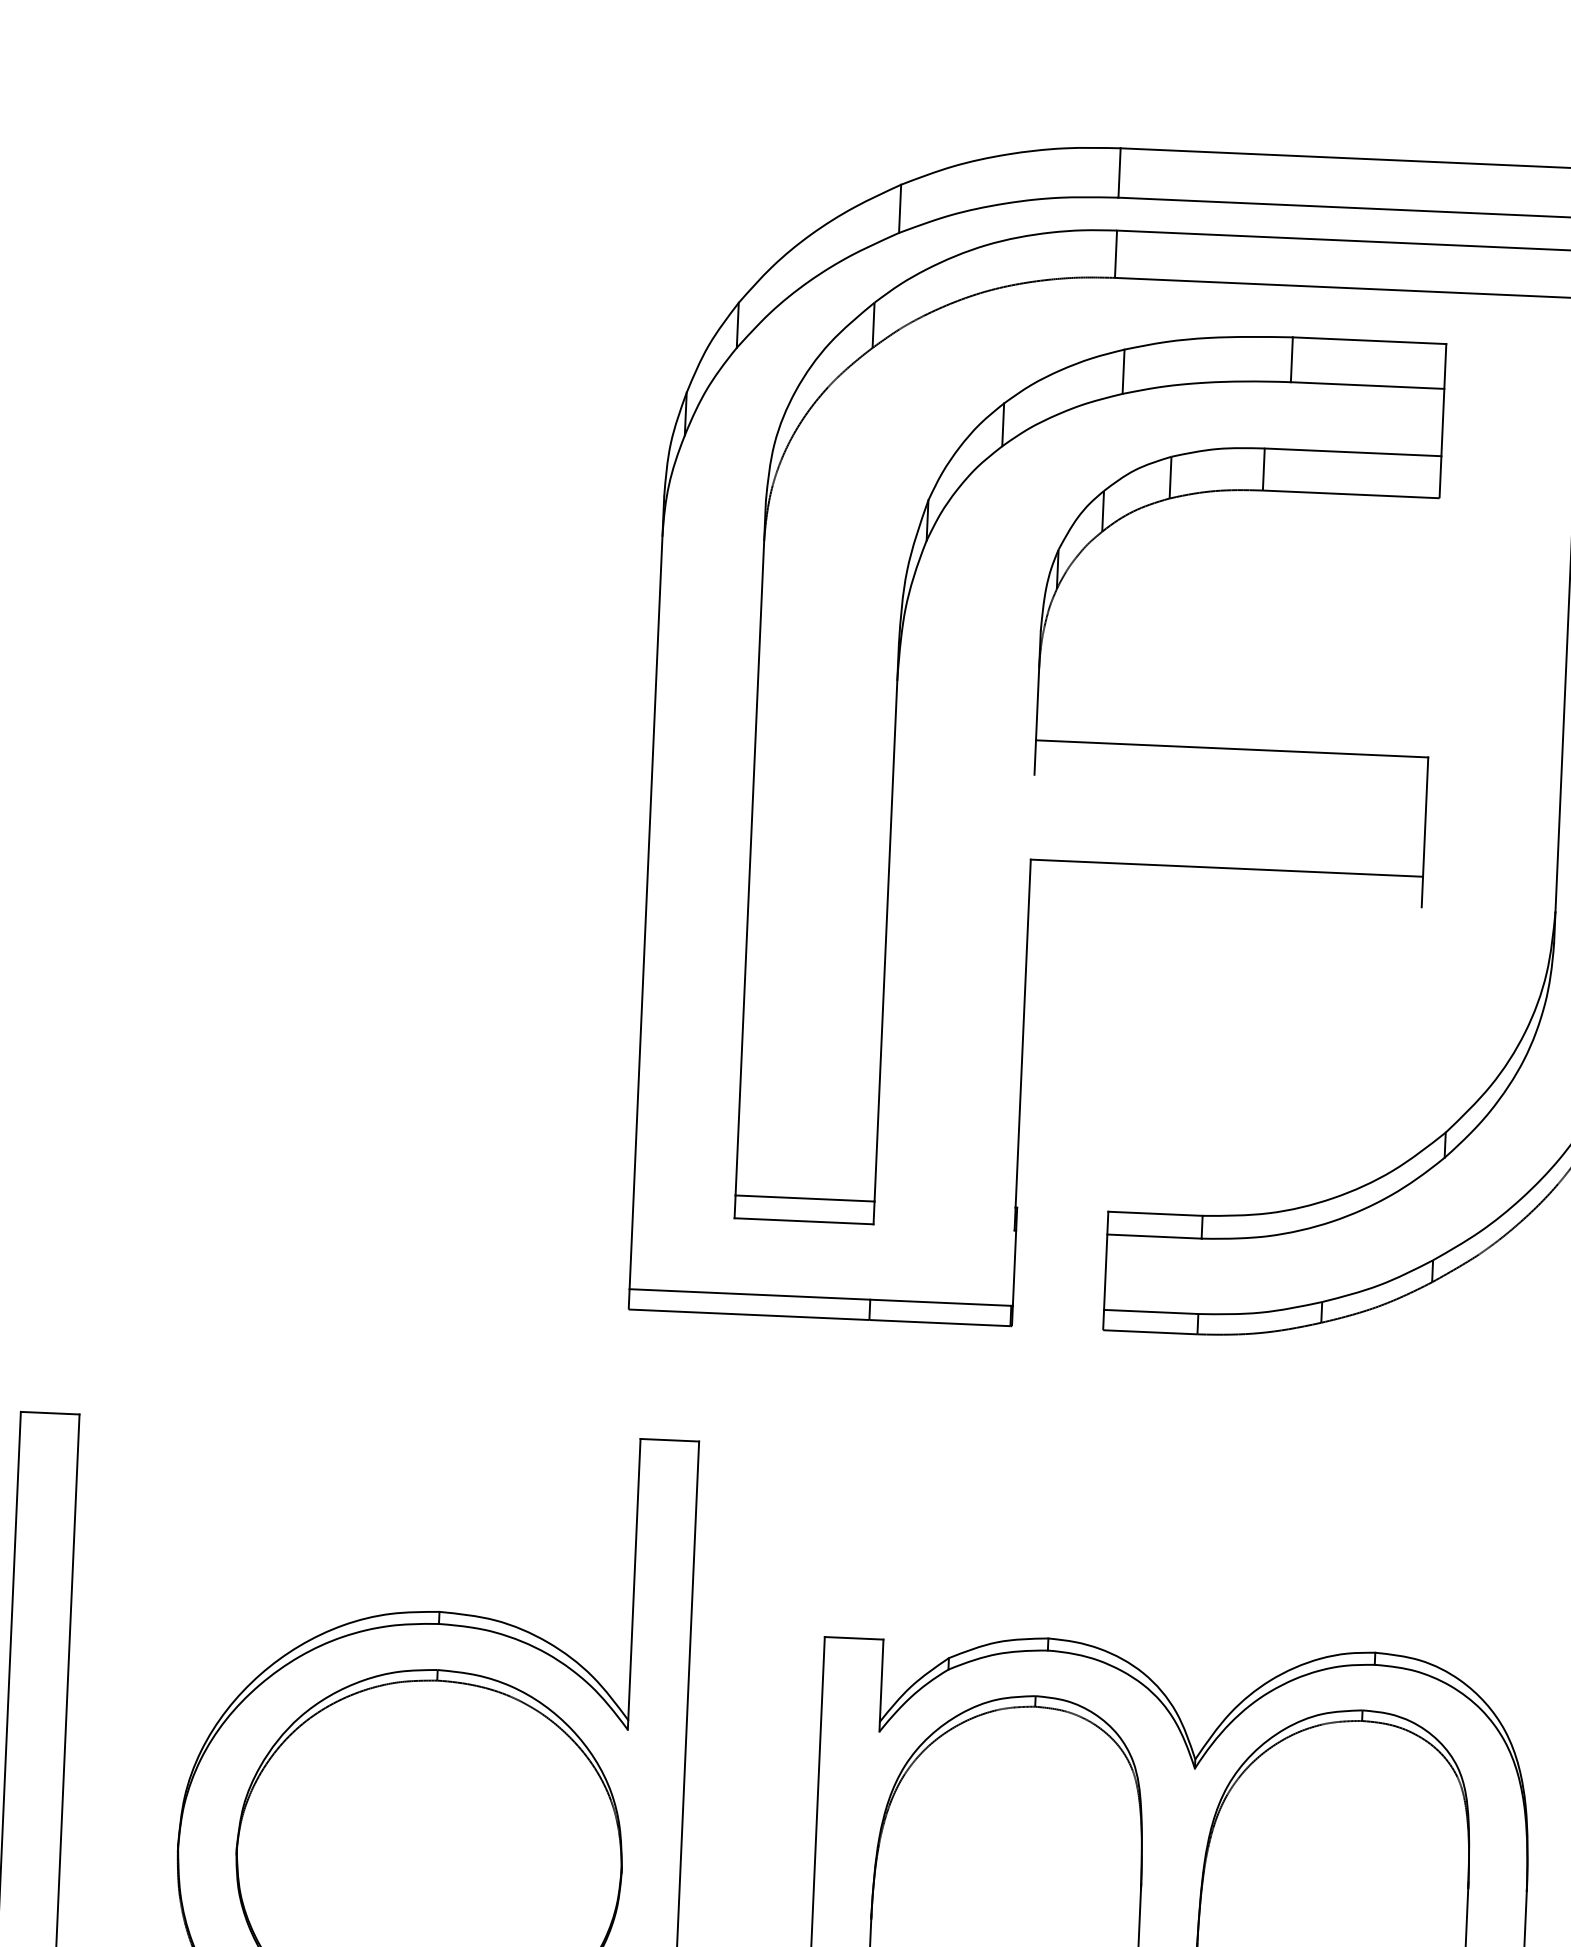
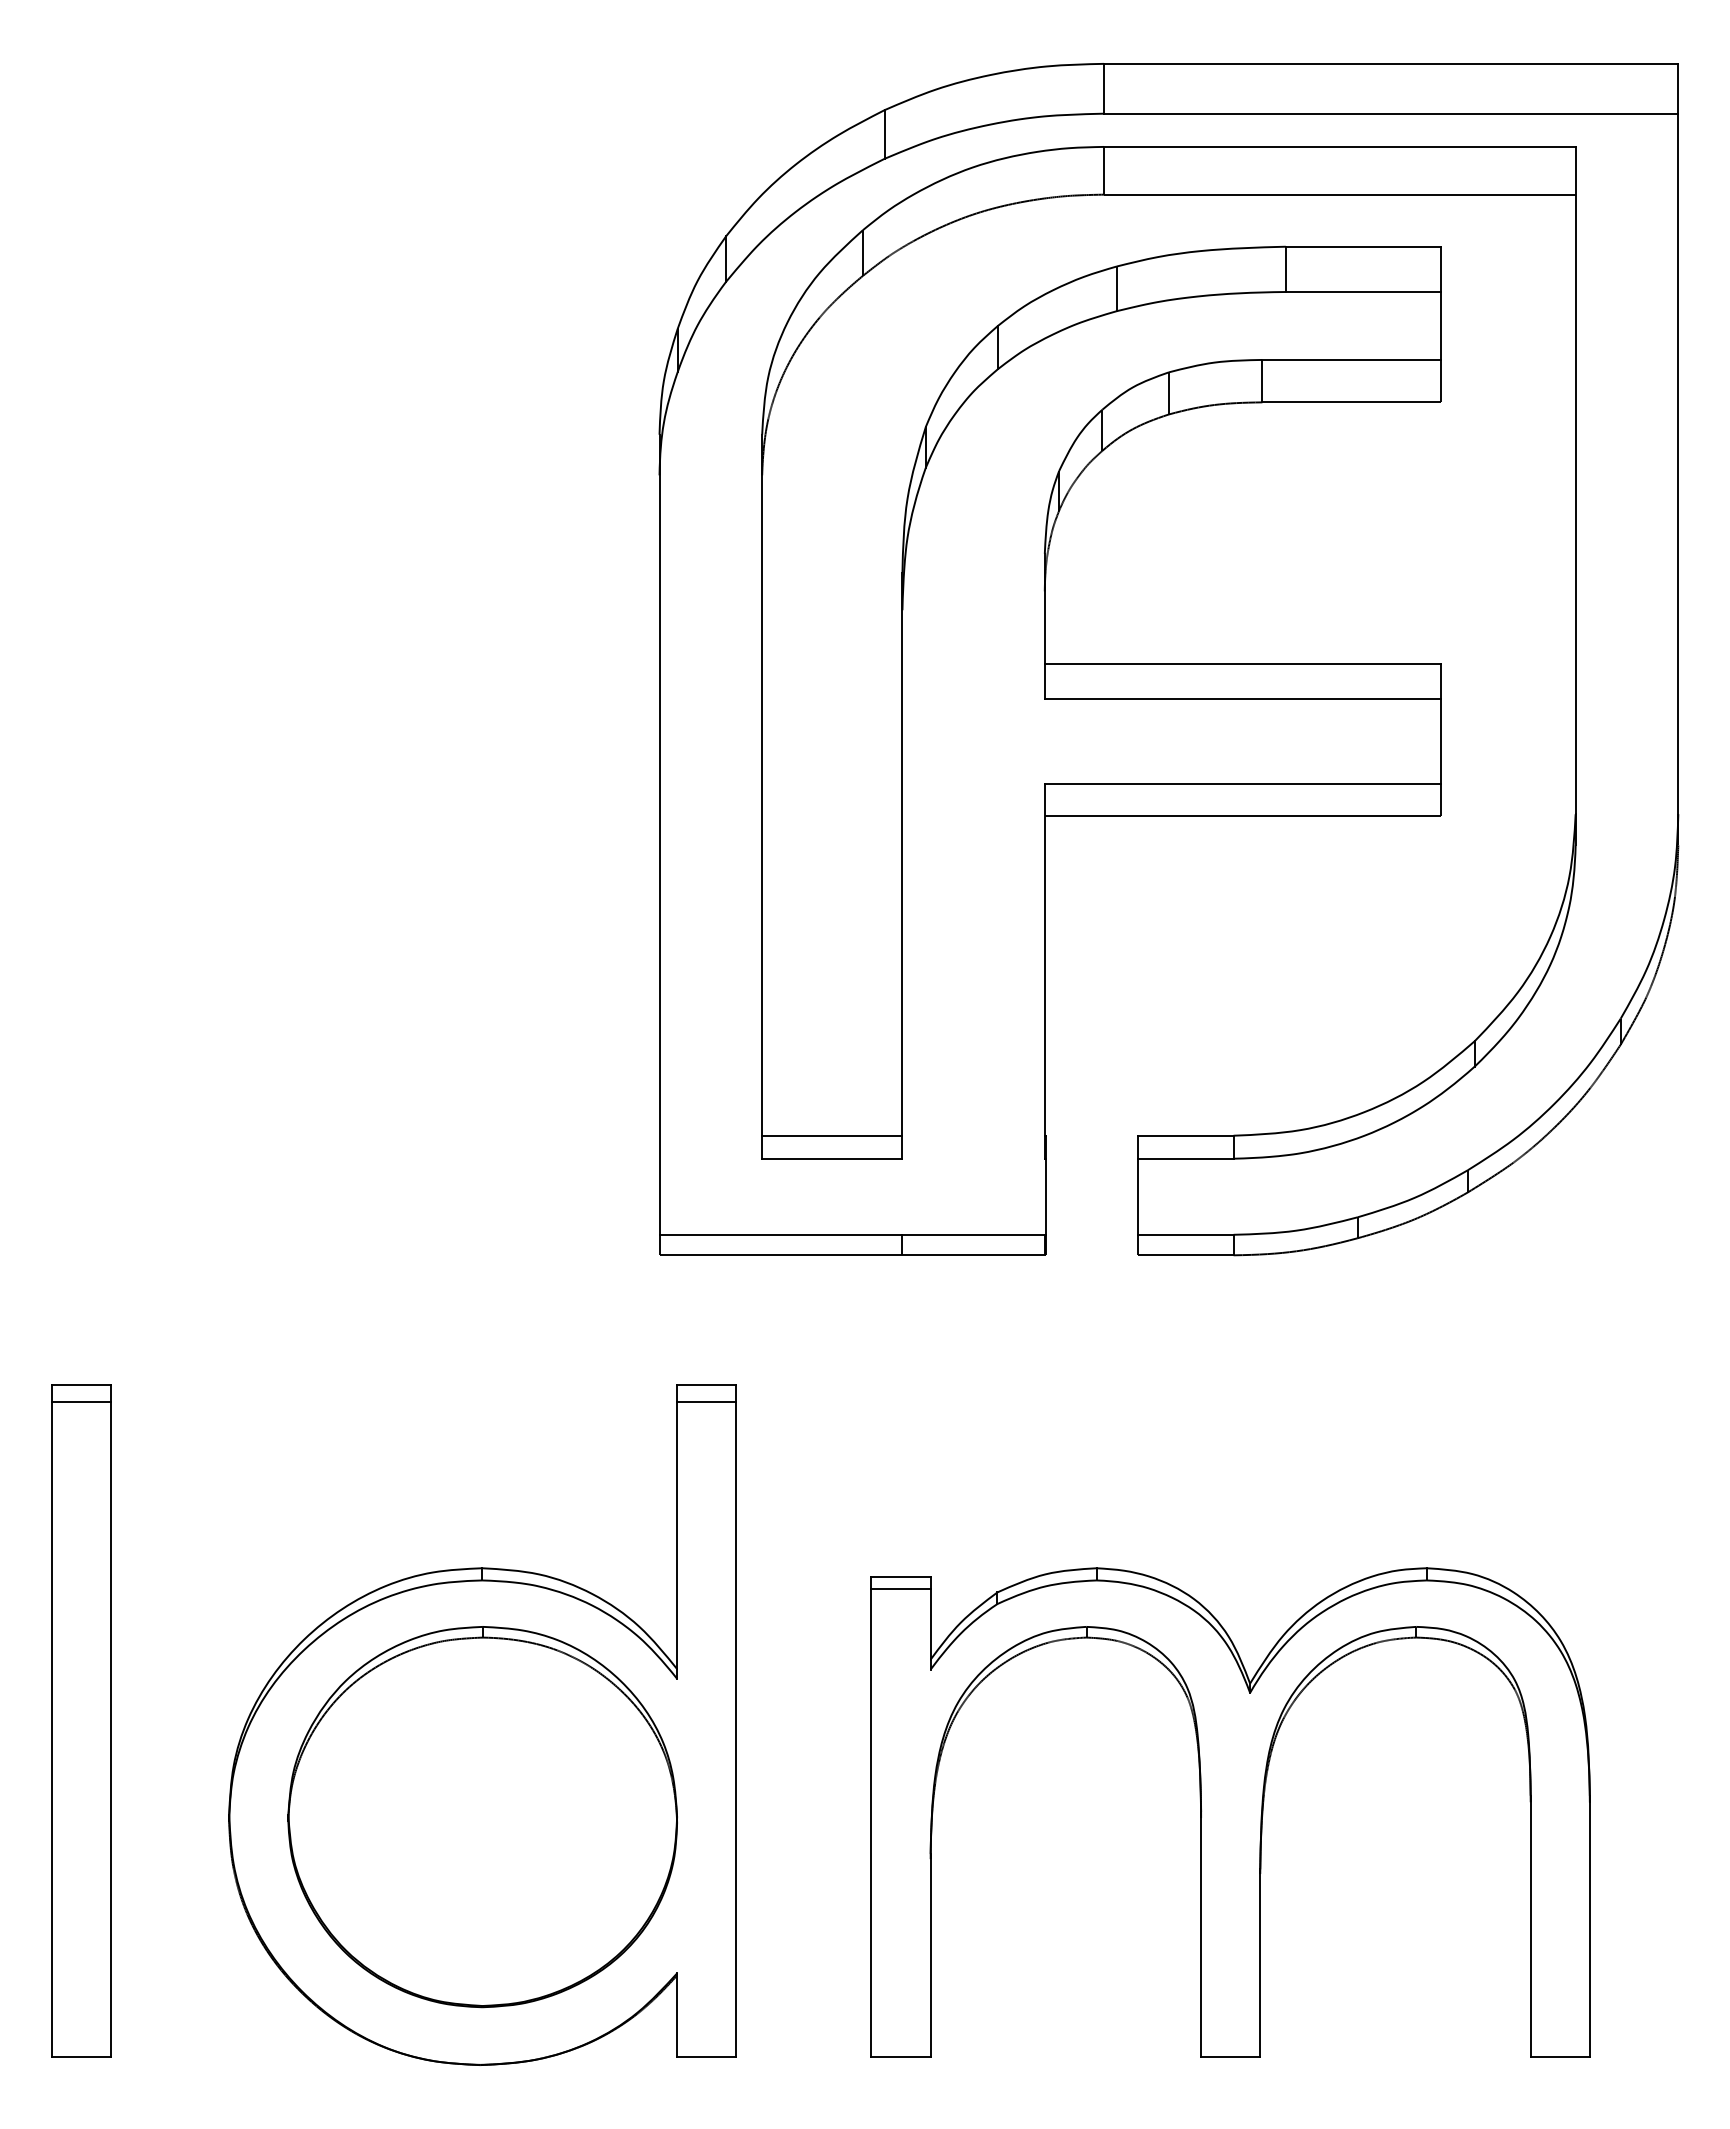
line: (1230, 783) -> (1242, 698), added
line: (1225, 899) -> (1242, 816), added
line: (48, 1429) -> (80, 1401), added
line: (668, 1456) -> (706, 1401), added
line: (853, 1650) -> (900, 1588), added

